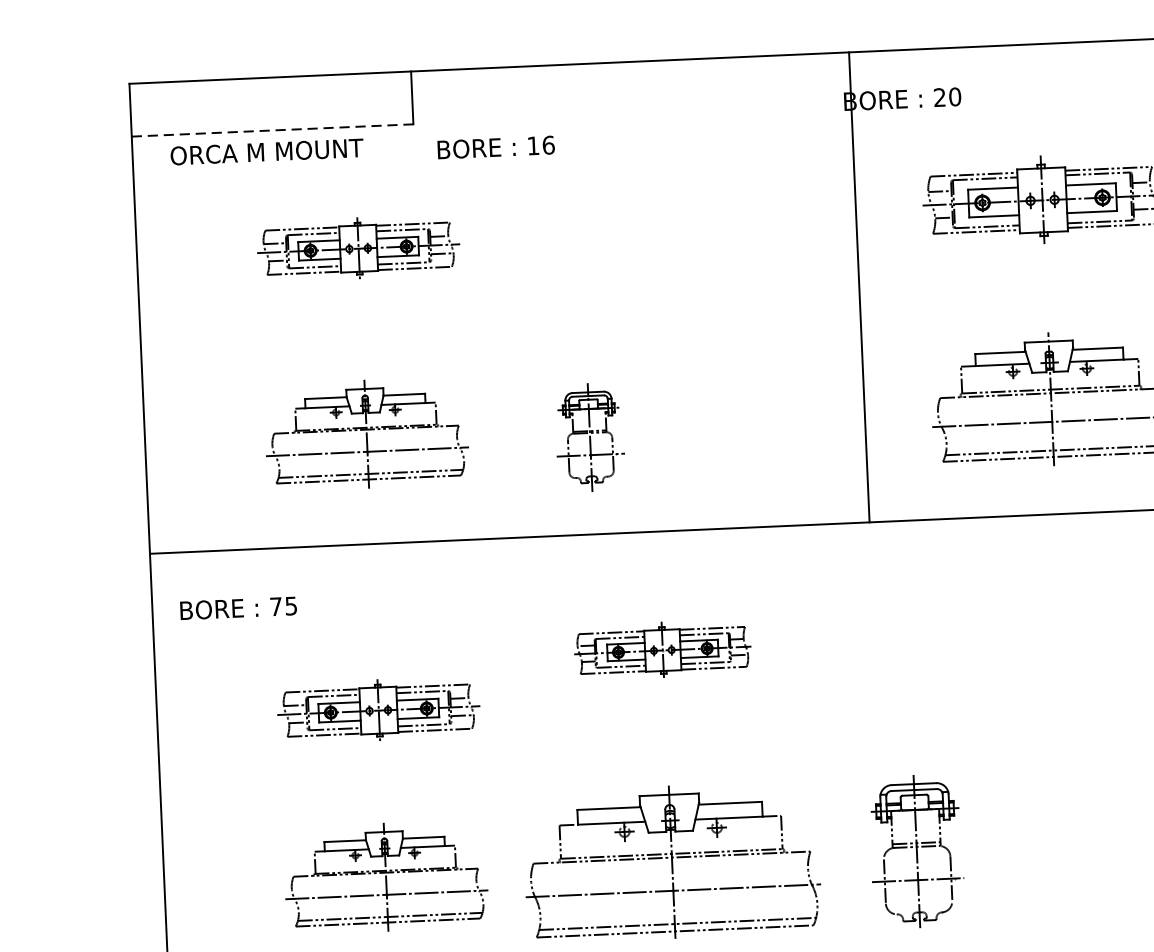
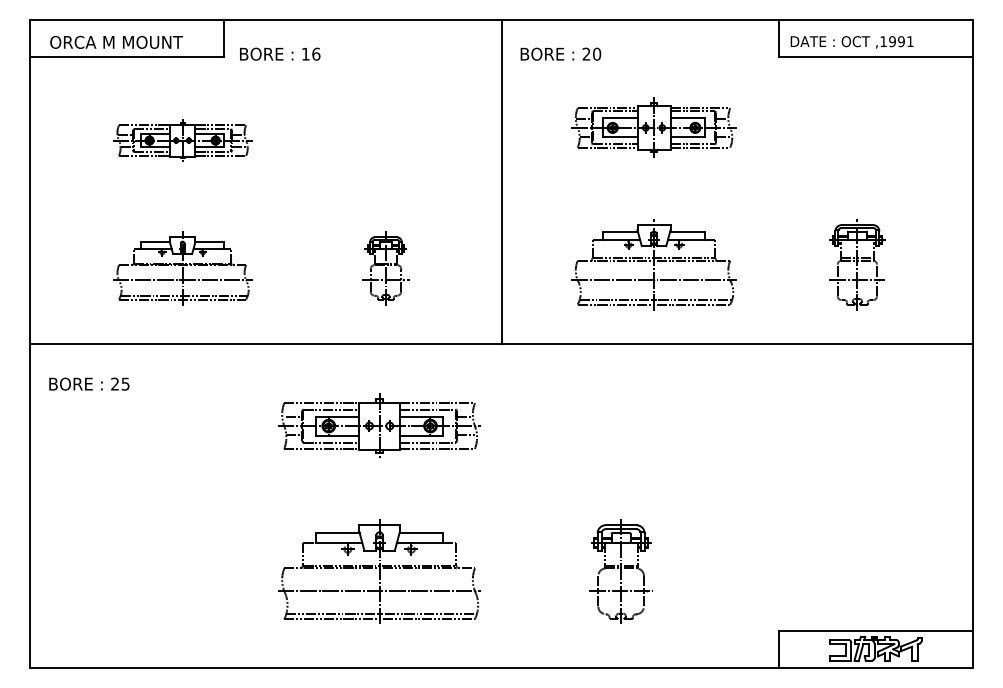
line: (273, 130) -> (127, 56), dashed -> solid
text: (496, 146) -> (280, 53), moved
text: (266, 150) -> (116, 41), moved
line: (859, 287) -> (501, 182), moved
part: (589, 437) -> (385, 268), moved
text: (275, 605) -> (114, 383), 75 -> 25
part: (662, 650) -> (379, 425), size x1.67
part: (378, 710) -> (182, 458), removed
part: (915, 851) -> (620, 571), moved
part: (385, 877) -> (182, 573), removed

